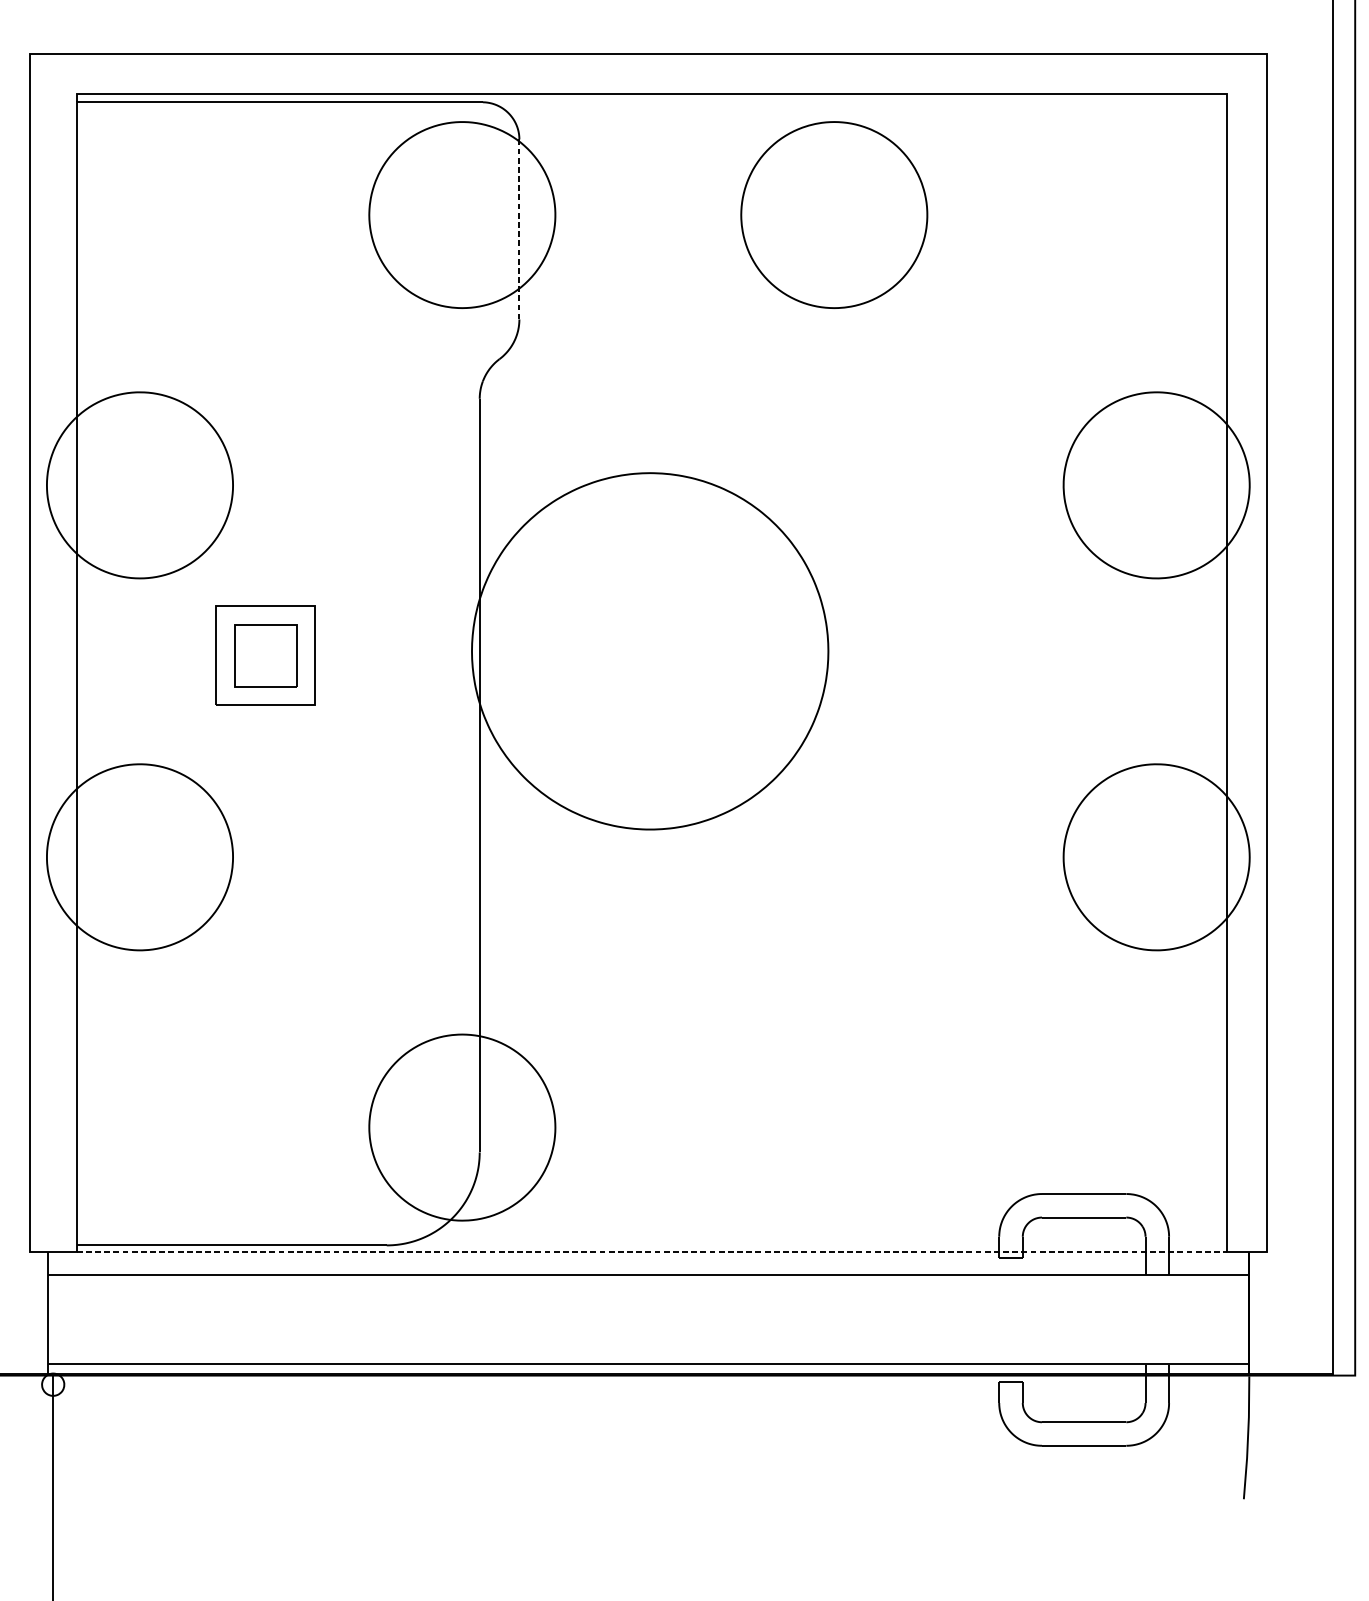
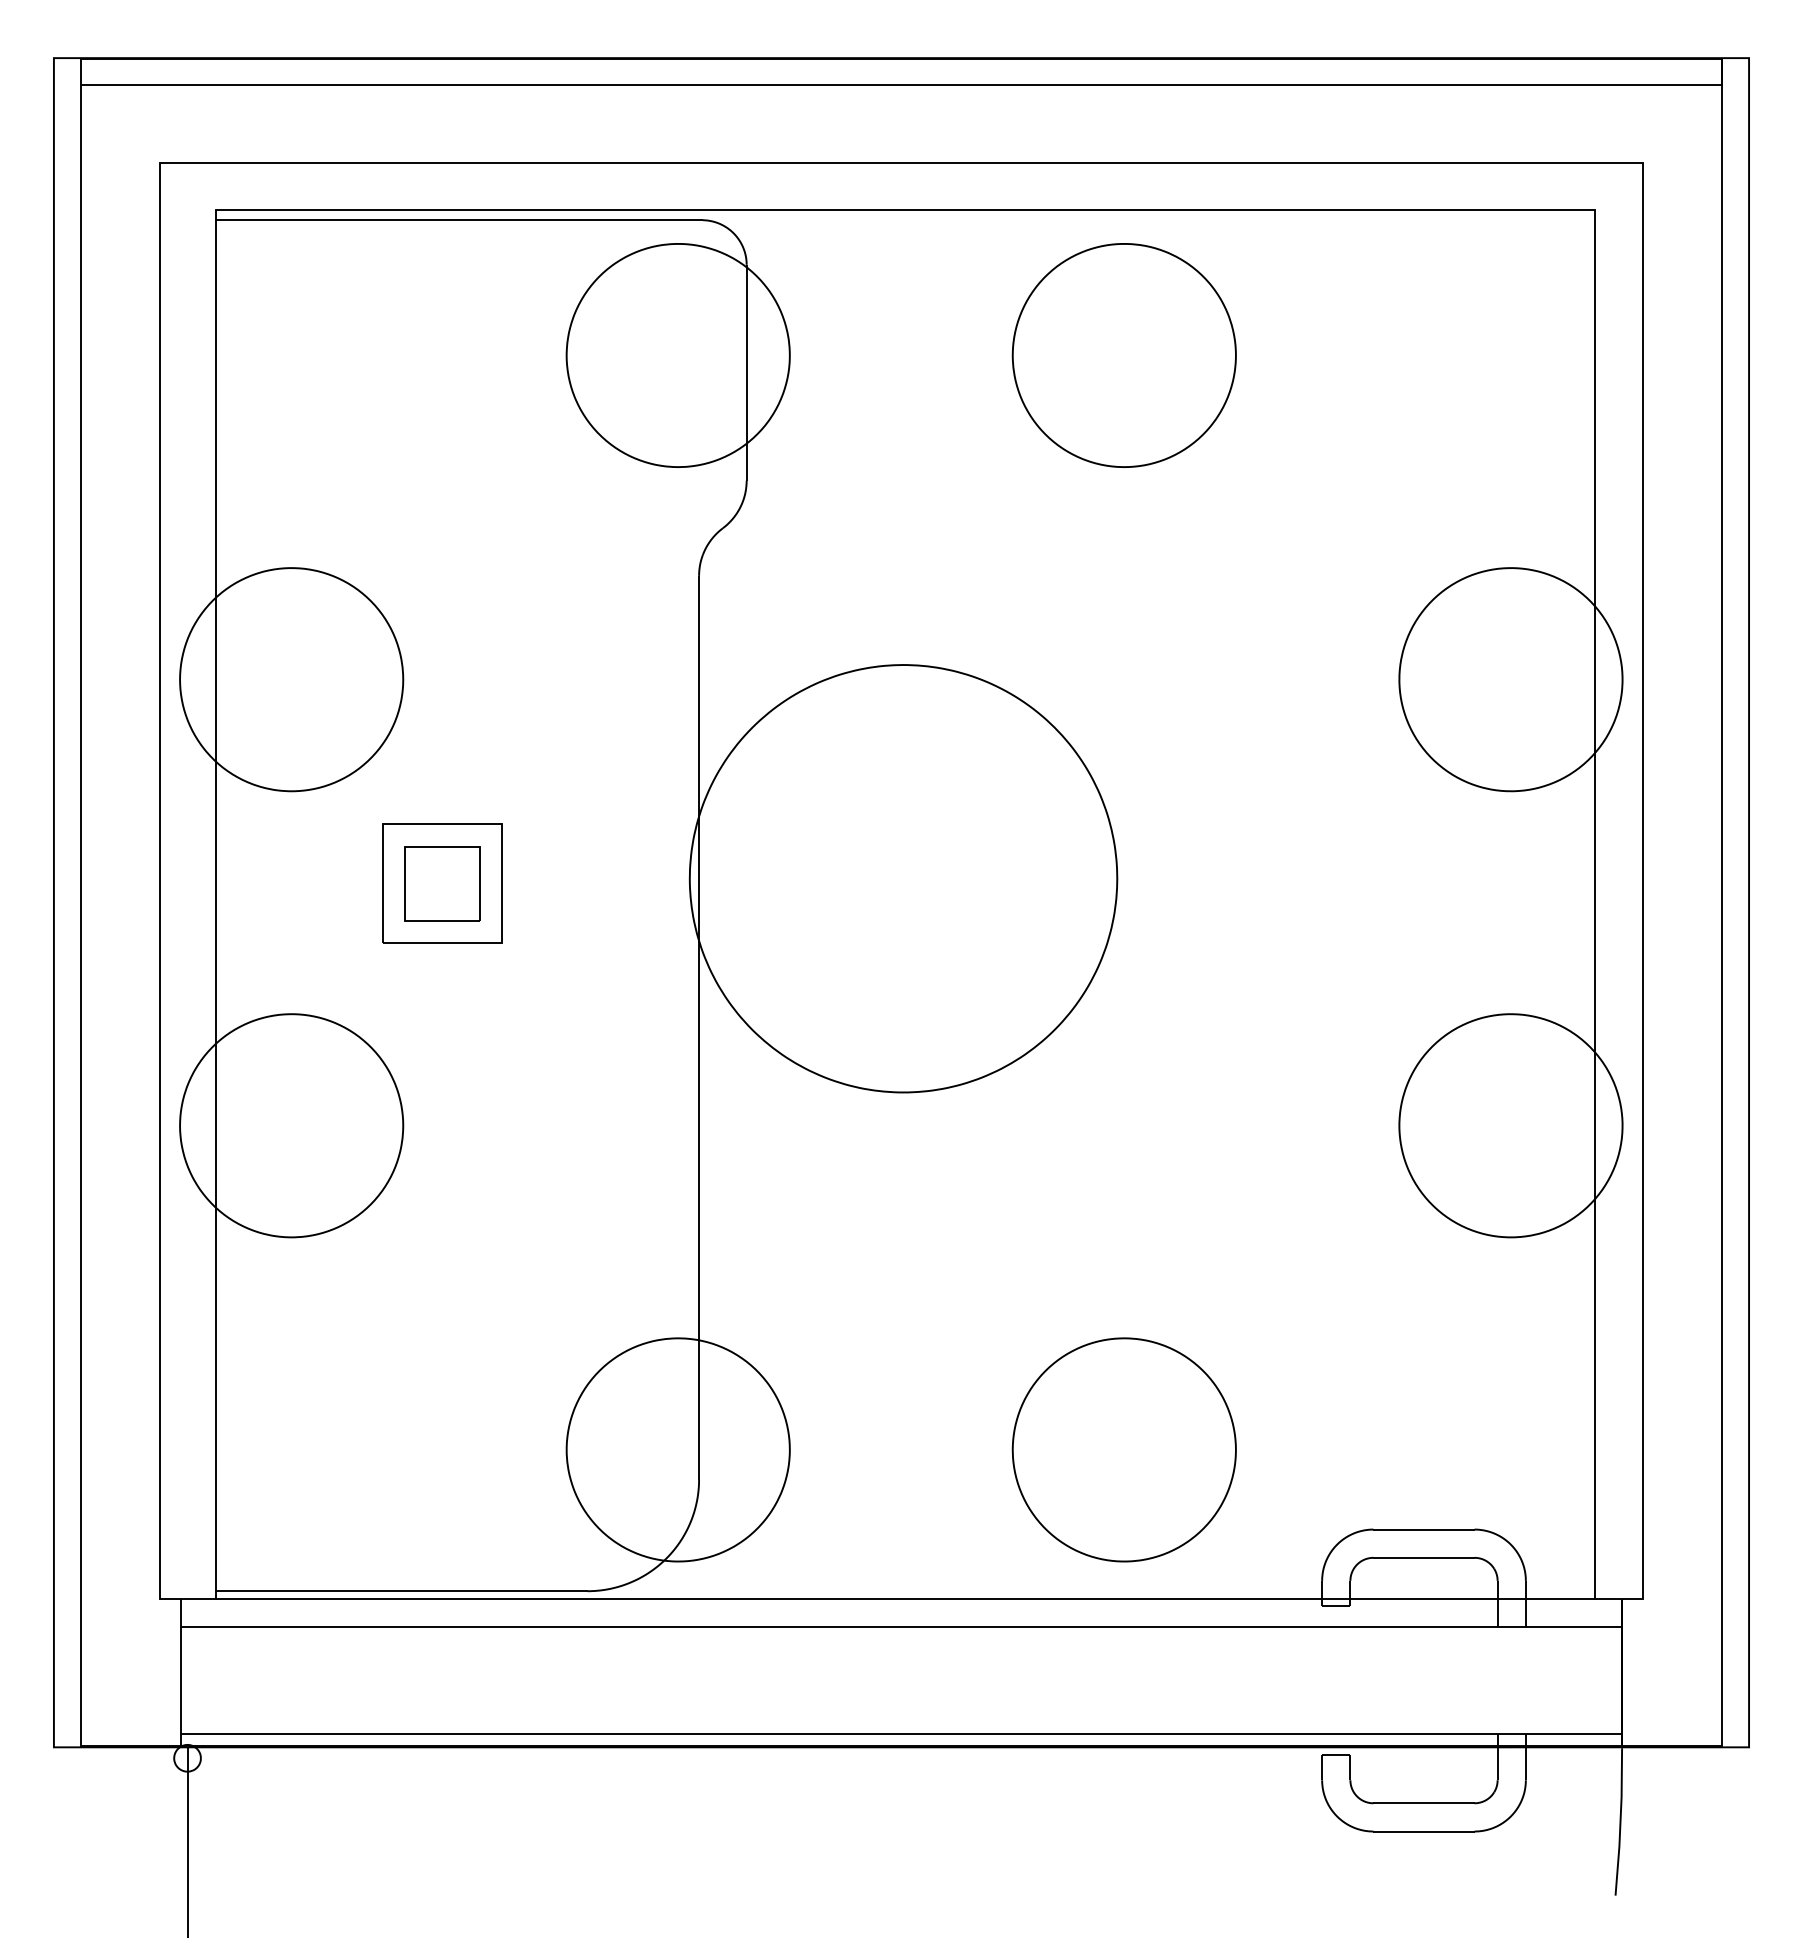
line: (519, 229) -> (746, 372), dashed -> solid
part: (833, 1127) -> (1123, 1449), added
line: (651, 1252) -> (905, 1599), dashed -> solid

